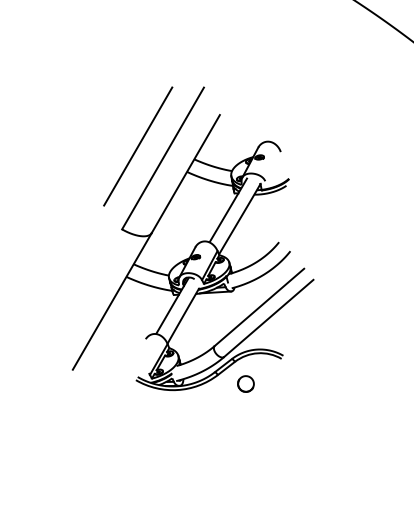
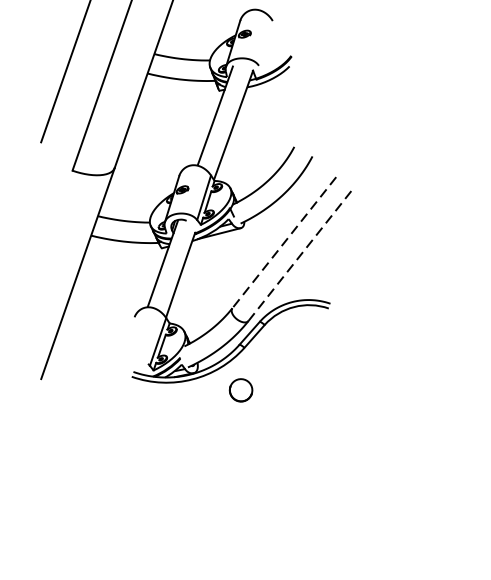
line: (259, 307) -> (284, 242), solid -> dashed
line: (268, 318) -> (299, 255), solid -> dashed
part: (245, 383) -> (240, 389), moved

